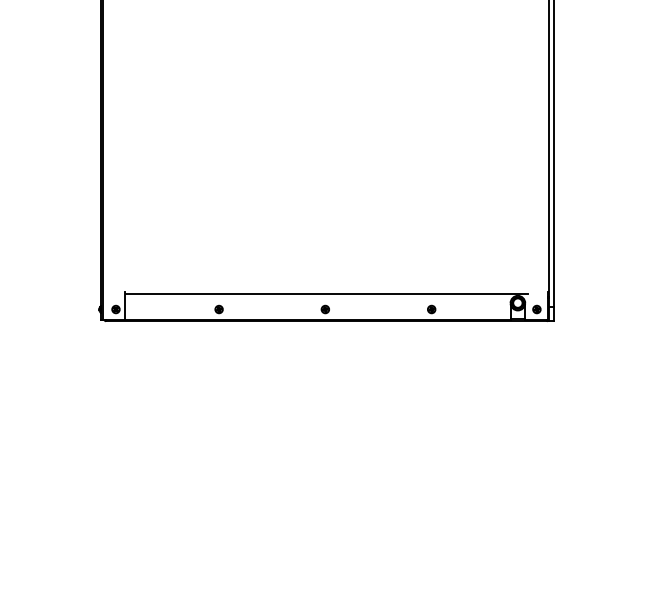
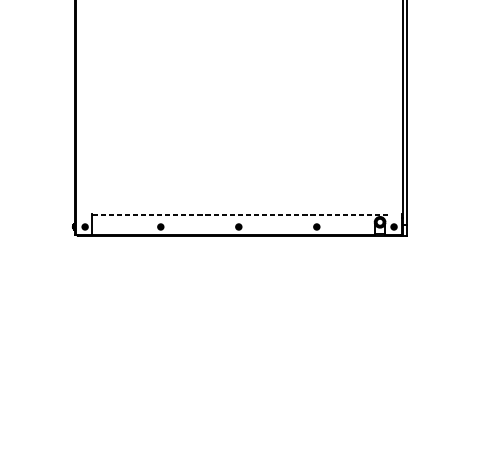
line: (327, 293) -> (240, 215), solid -> dashed

